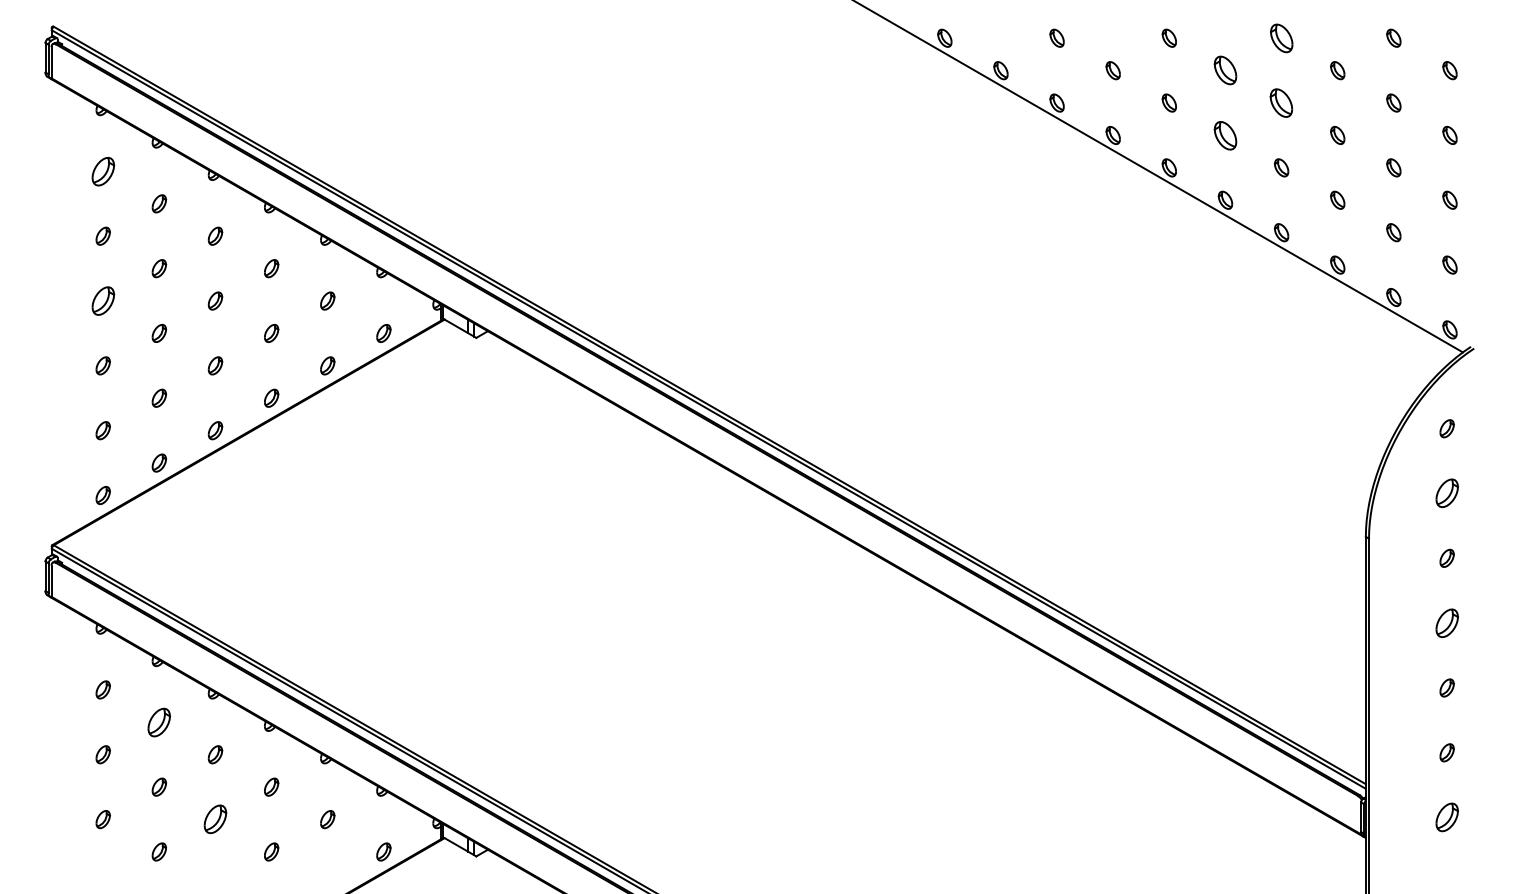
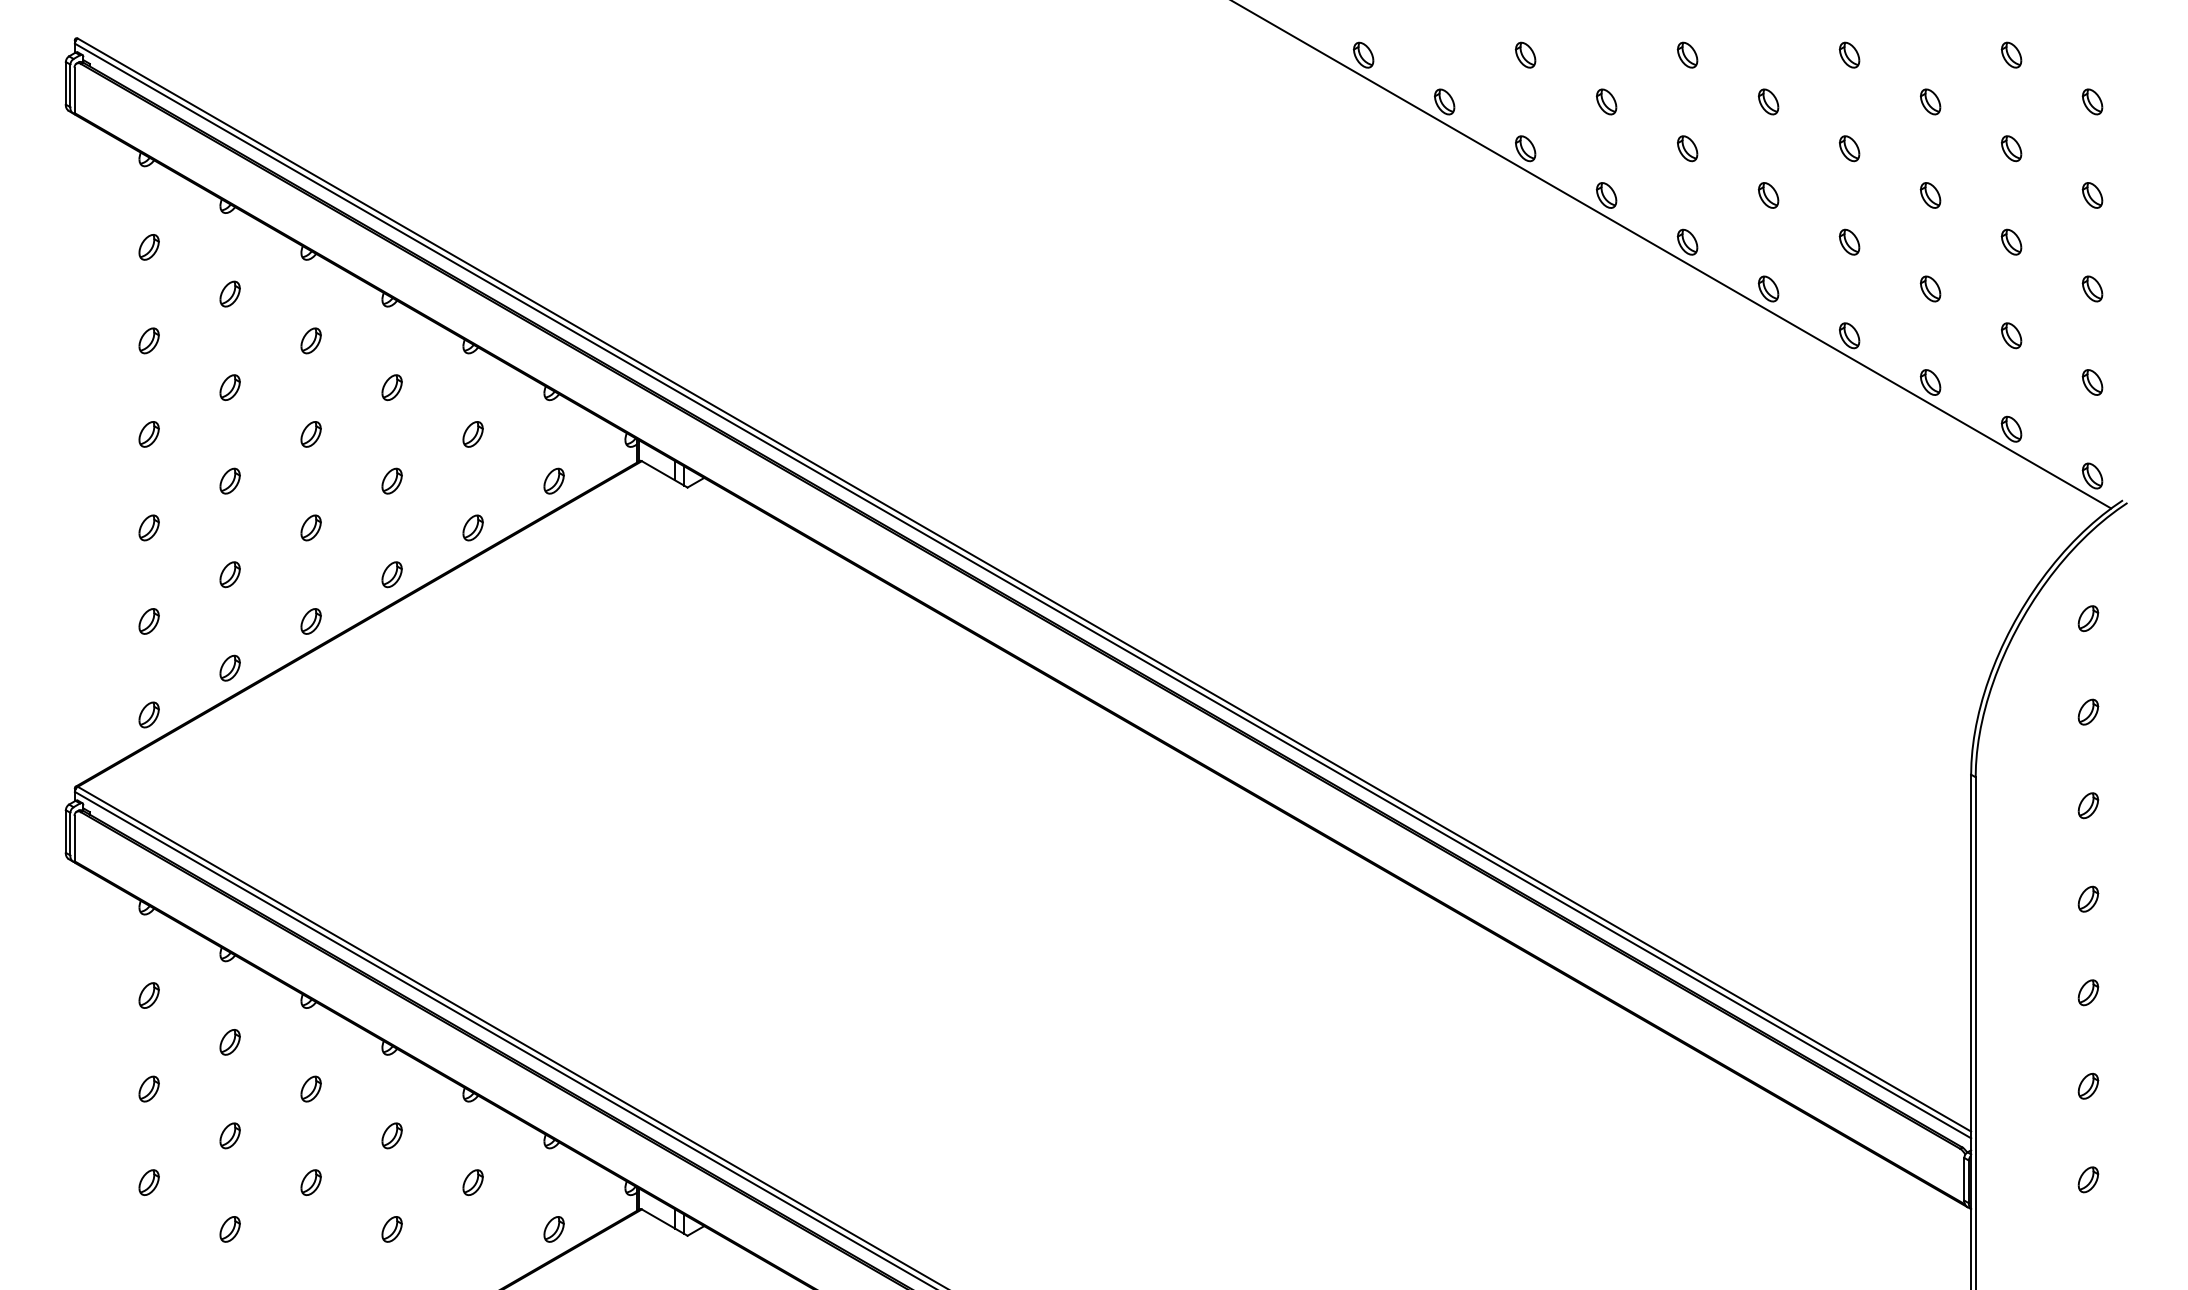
part: (1281, 37) -> (1849, 54), size x0.62
part: (1225, 70) -> (1768, 101), size x0.62
part: (1281, 102) -> (1849, 147), size x0.62
part: (1225, 134) -> (1768, 194), size x0.62
part: (102, 170) -> (148, 246), size x0.62
part: (102, 300) -> (148, 433), size x0.62
part: (1446, 493) -> (2087, 712), size x0.62
part: (1446, 622) -> (2087, 898), size x0.62
part: (159, 721) -> (230, 1041), size x0.62
part: (1446, 817) -> (2087, 1179), size x0.62
part: (215, 819) -> (311, 1182), size x0.62

